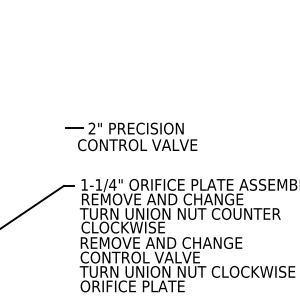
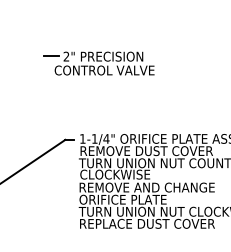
part: (131, 136) -> (99, 63), moved
text: (195, 199) -> (175, 151), REMOVE AND CHANGE -> REMOVE DUST COVER
text: (142, 257) -> (131, 199), CONTROL VALVE -> ORIFICE PLATE
text: (161, 286) -> (147, 223), ORIFICE PLATE -> REPLACE DUST COVER

